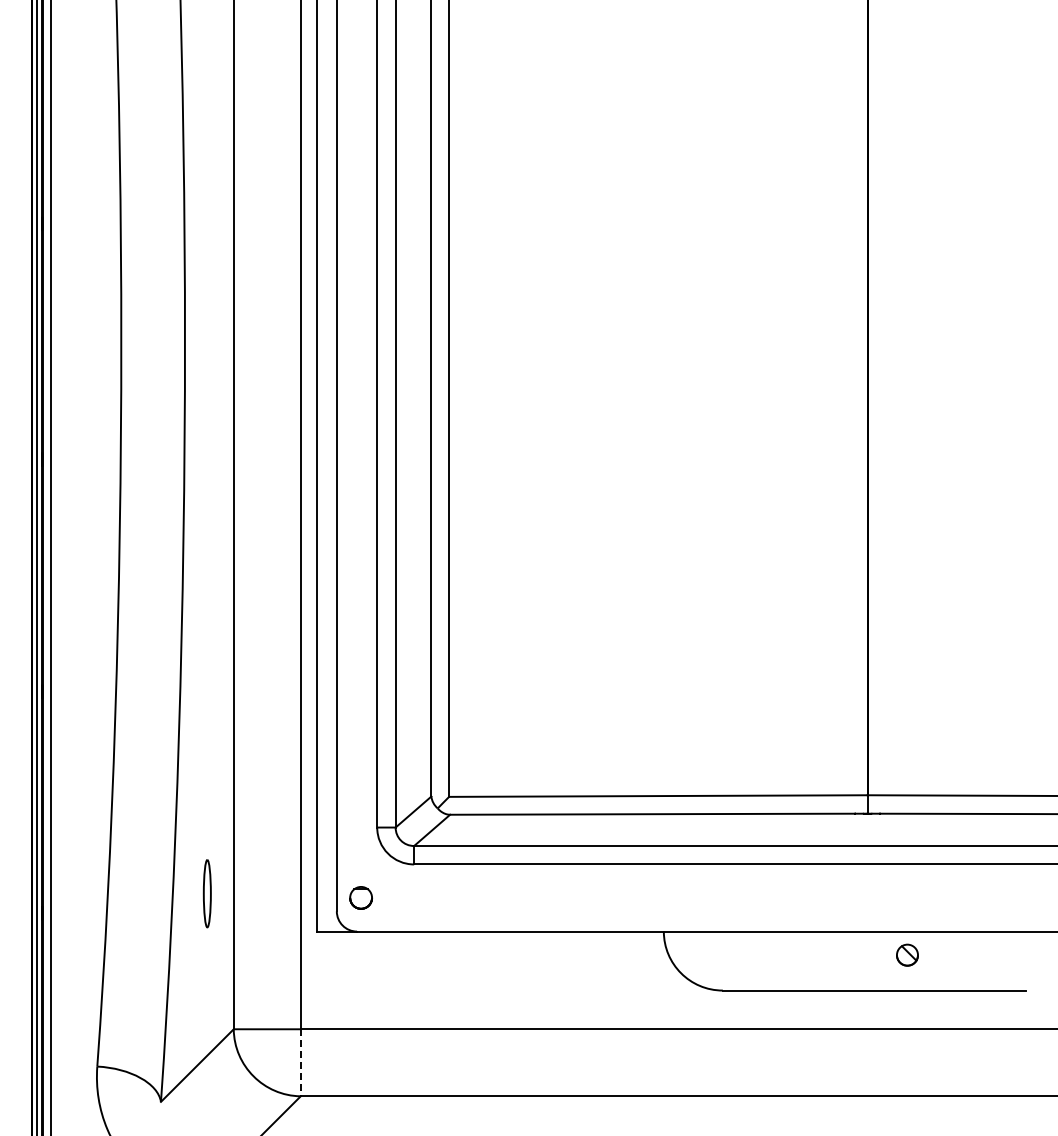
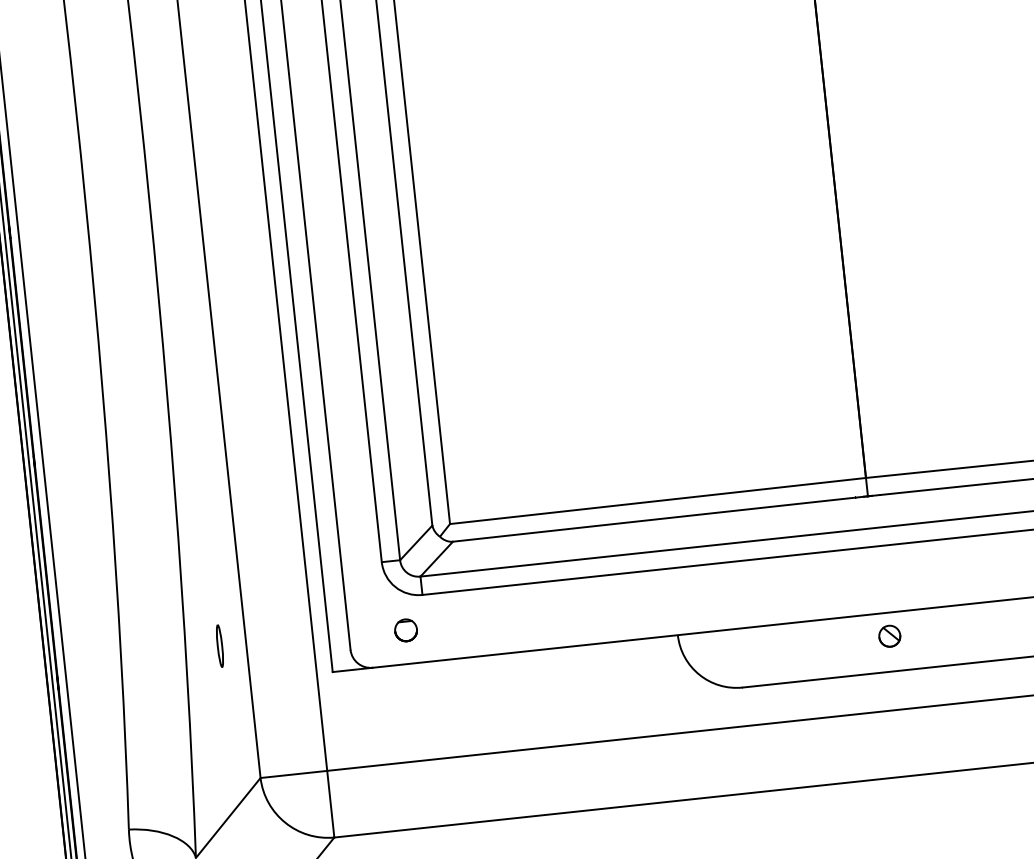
part: (207, 893) -> (220, 645), size x0.62
circle: (360, 897) -> (405, 630), moved
part: (907, 954) -> (889, 635), moved
line: (300, 1062) -> (330, 803), dashed -> solid

